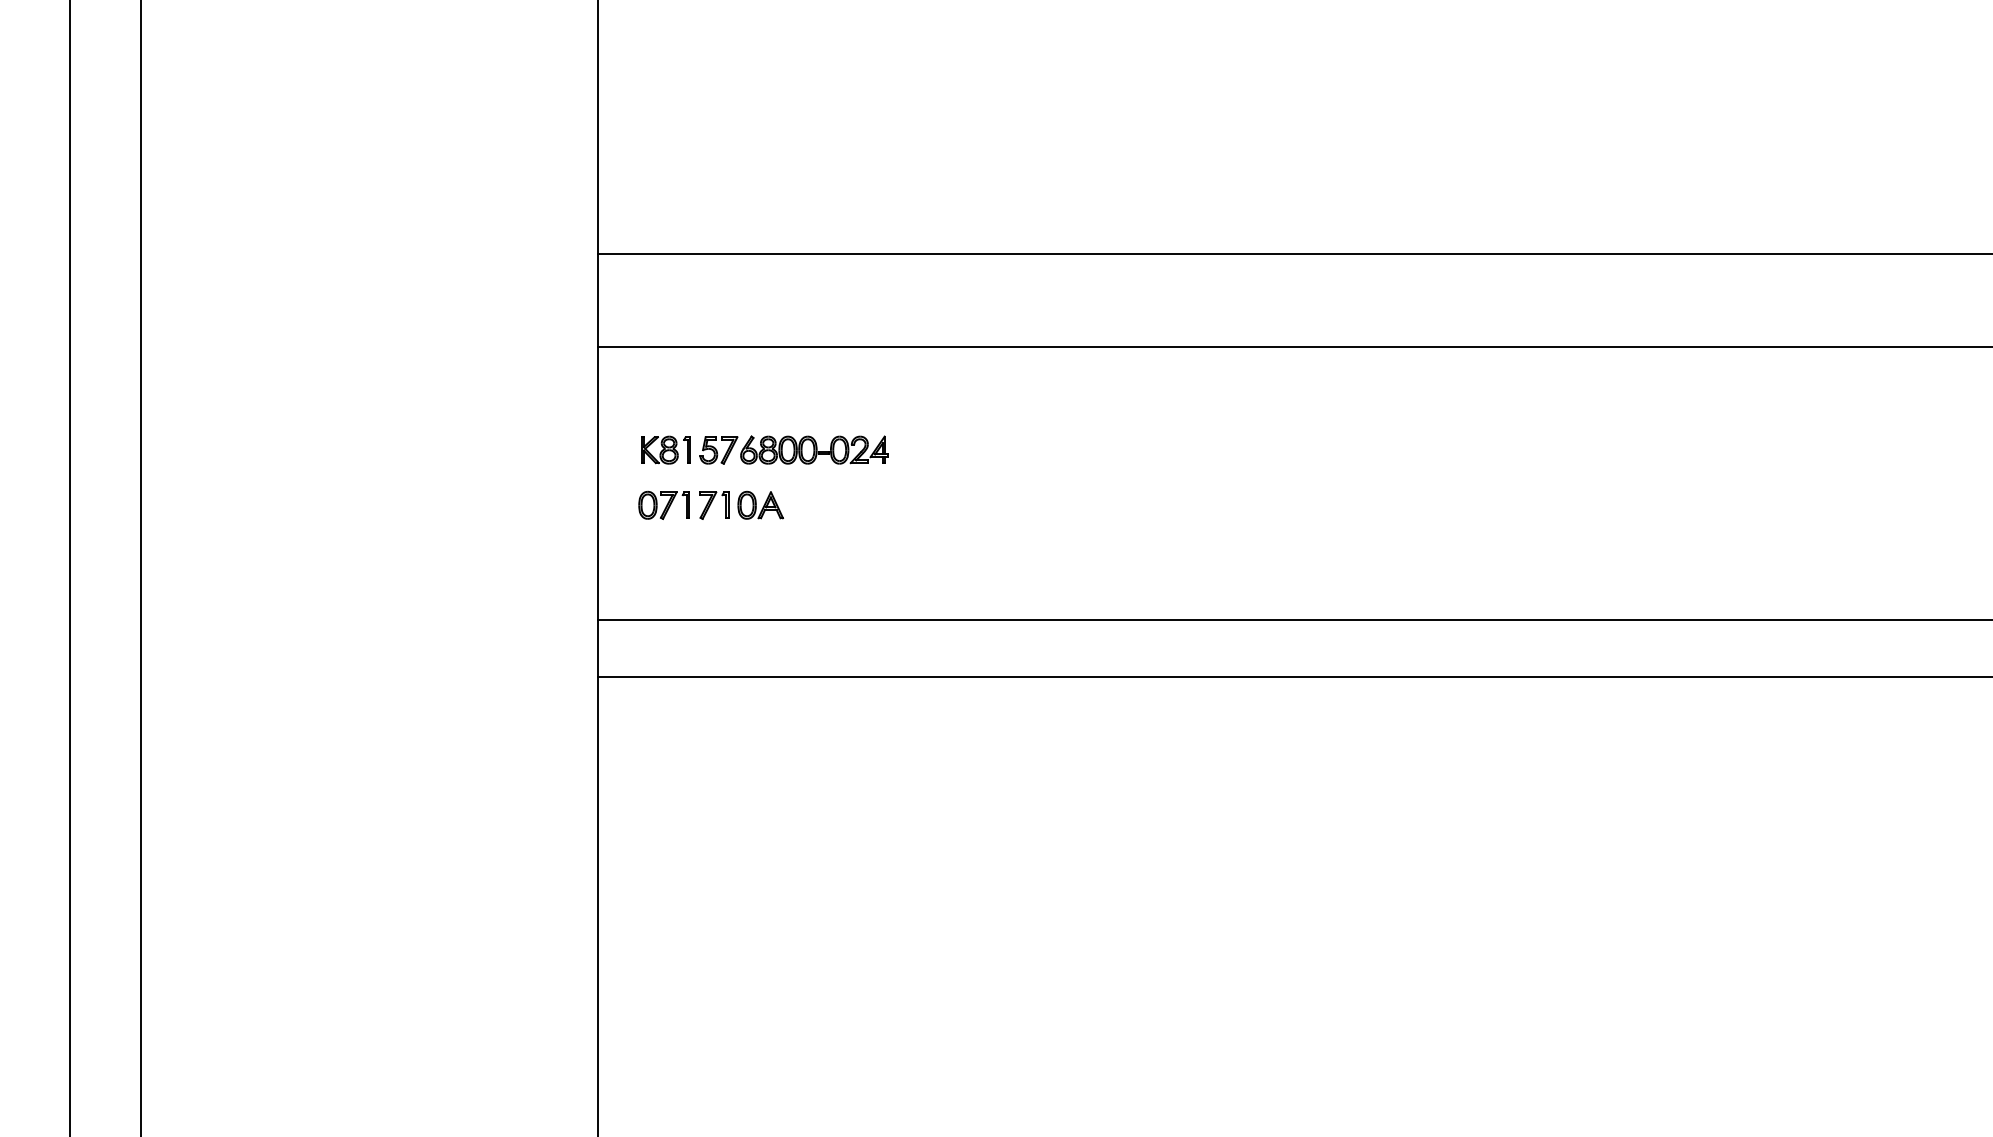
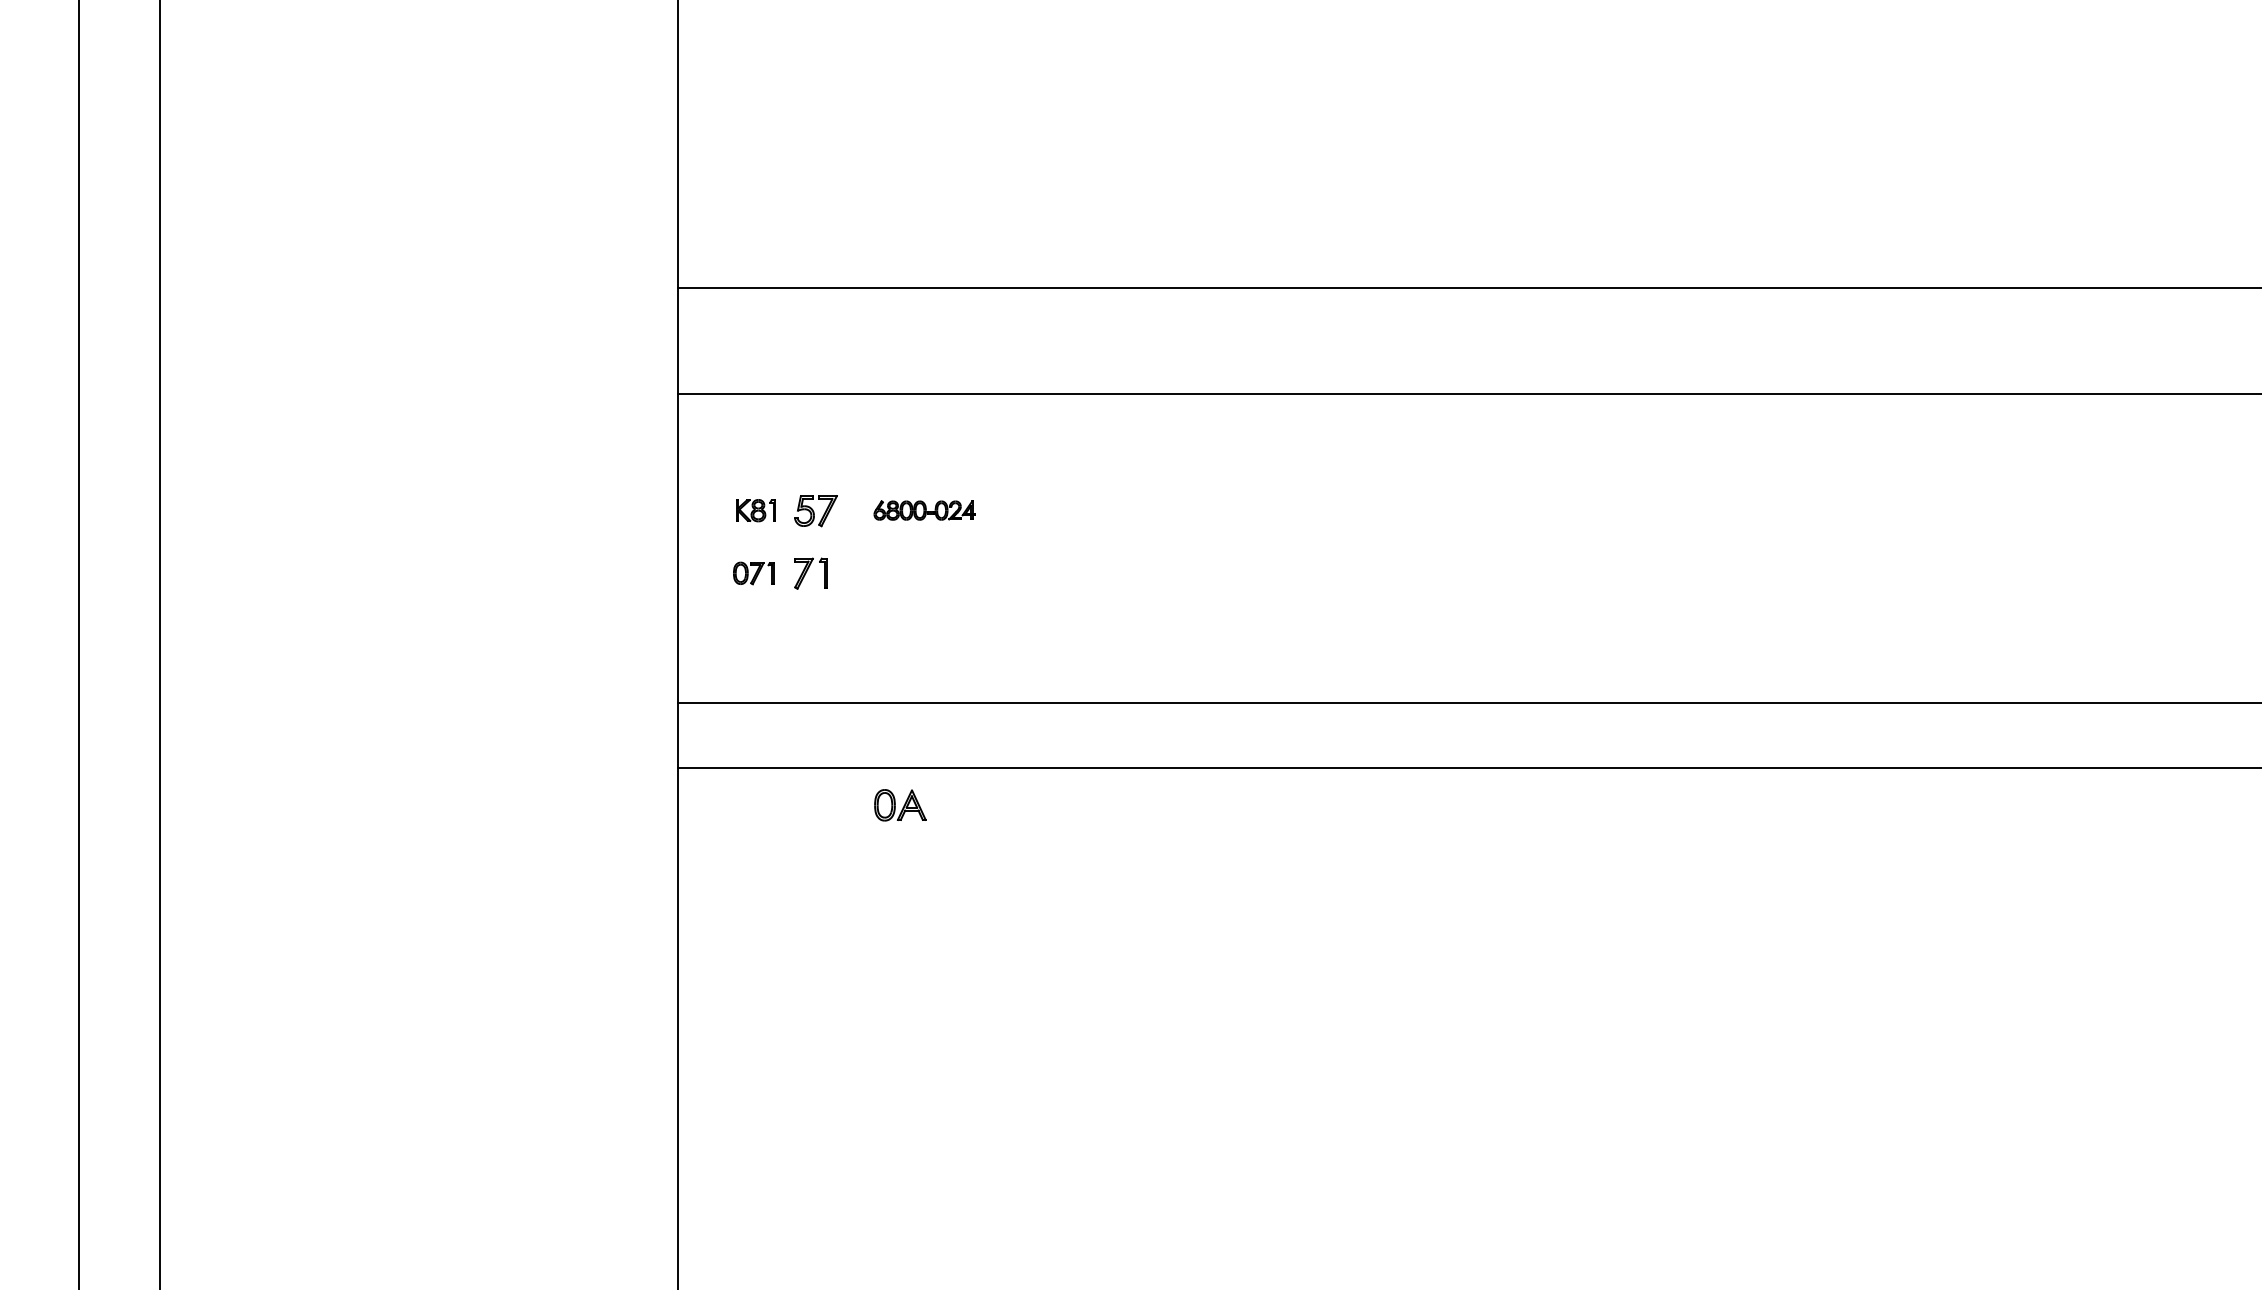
part: (665, 449) -> (755, 510), size x0.7
part: (814, 449) -> (924, 510), size x0.6
part: (663, 505) -> (753, 573), size x0.7
part: (760, 505) -> (900, 805), moved

